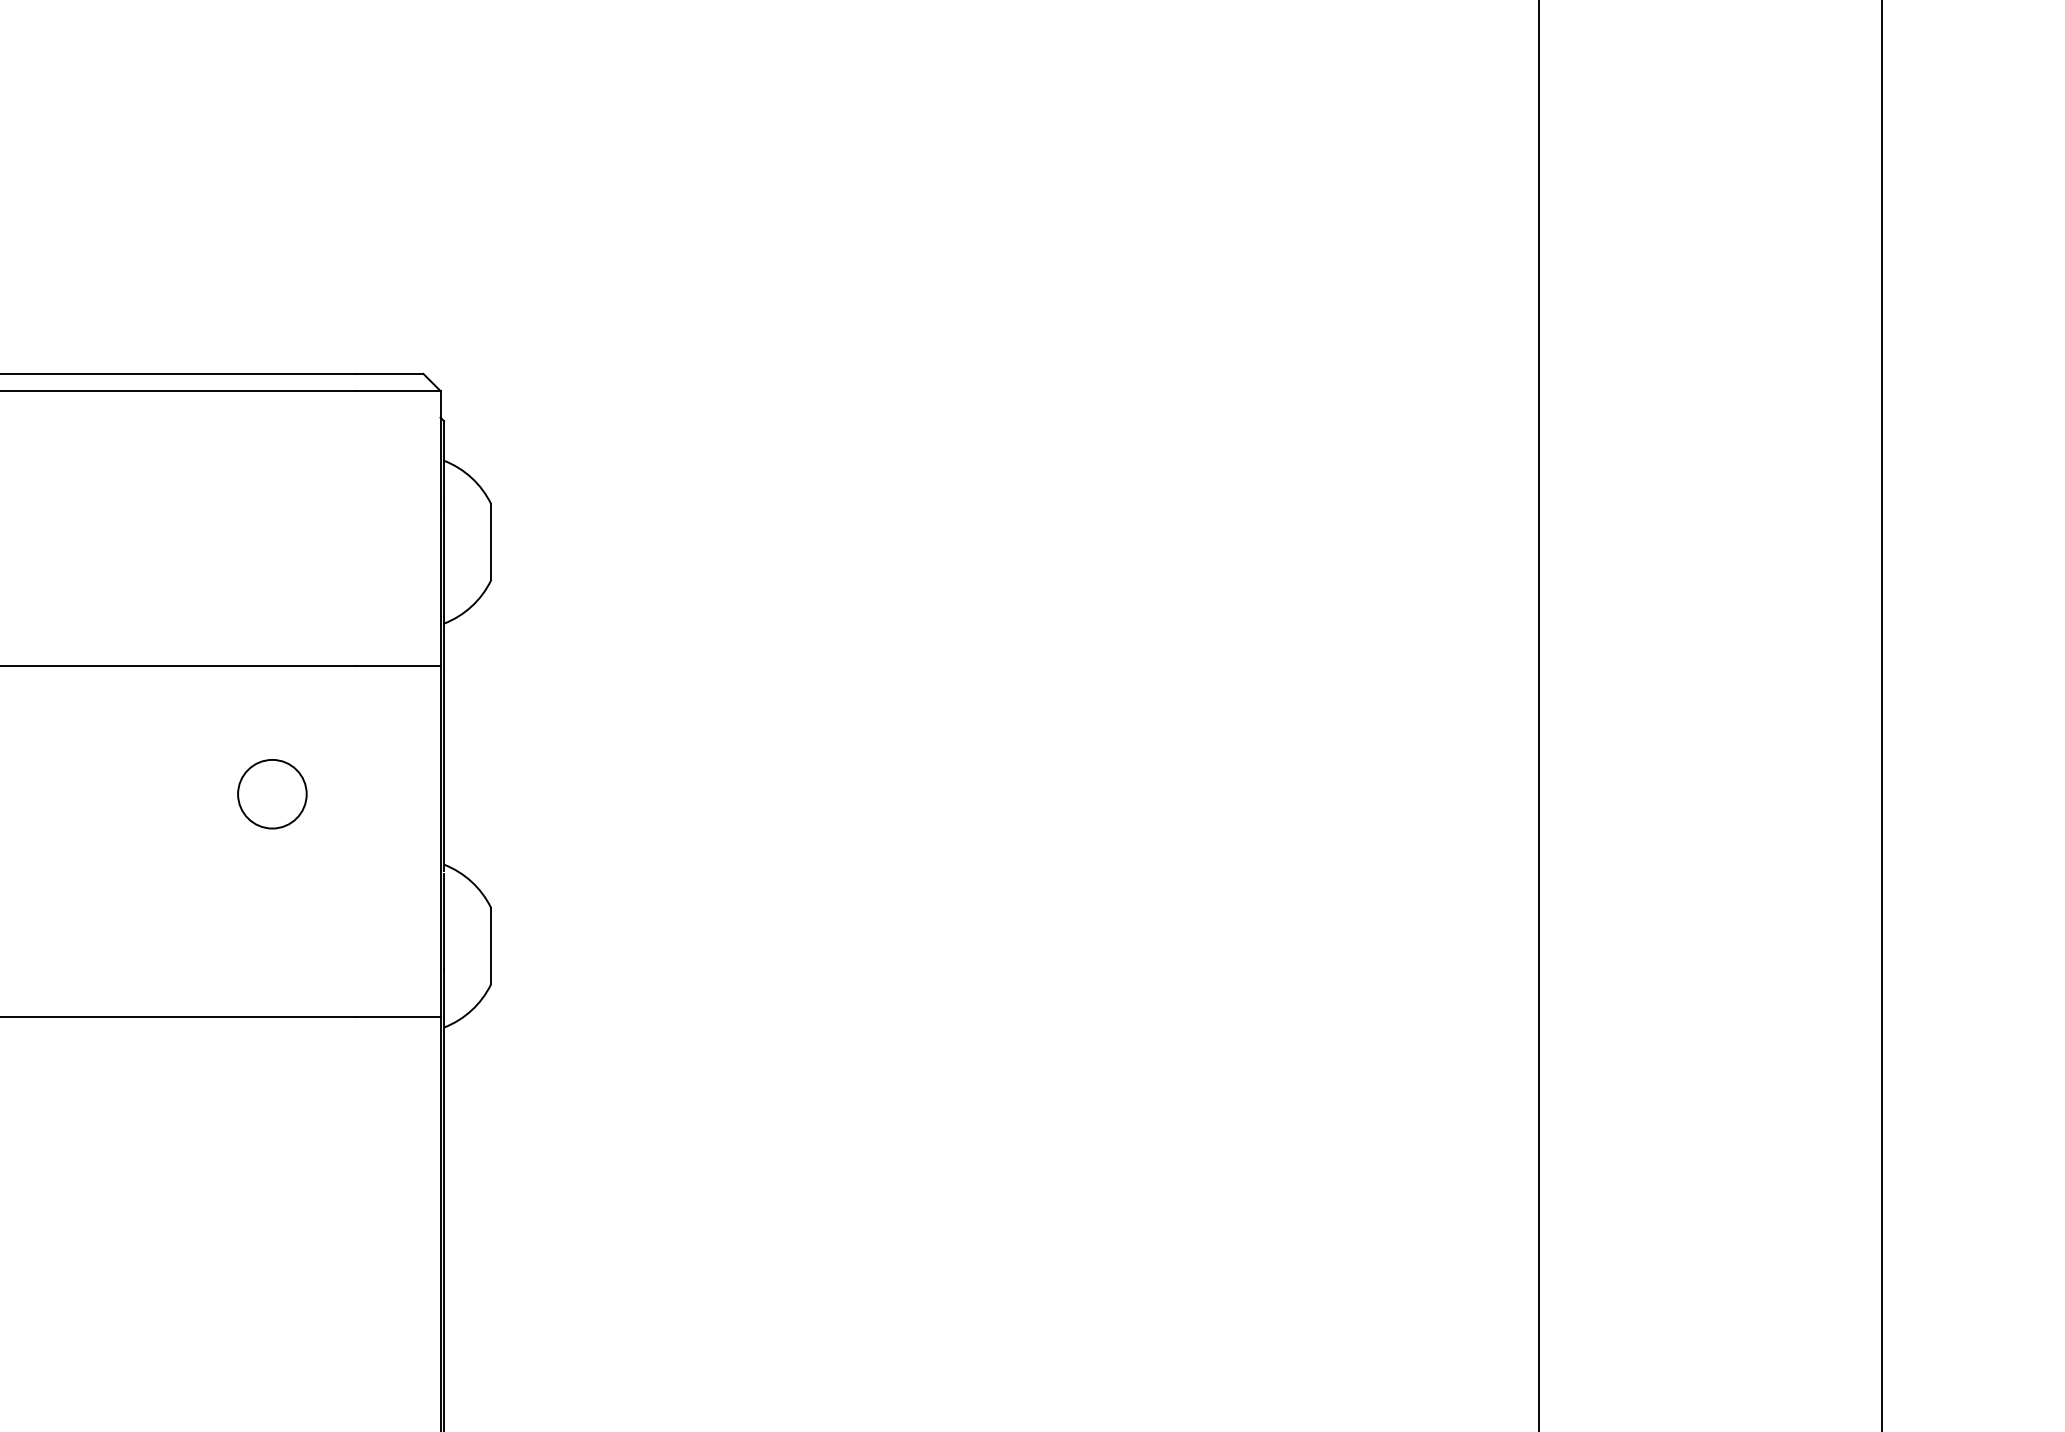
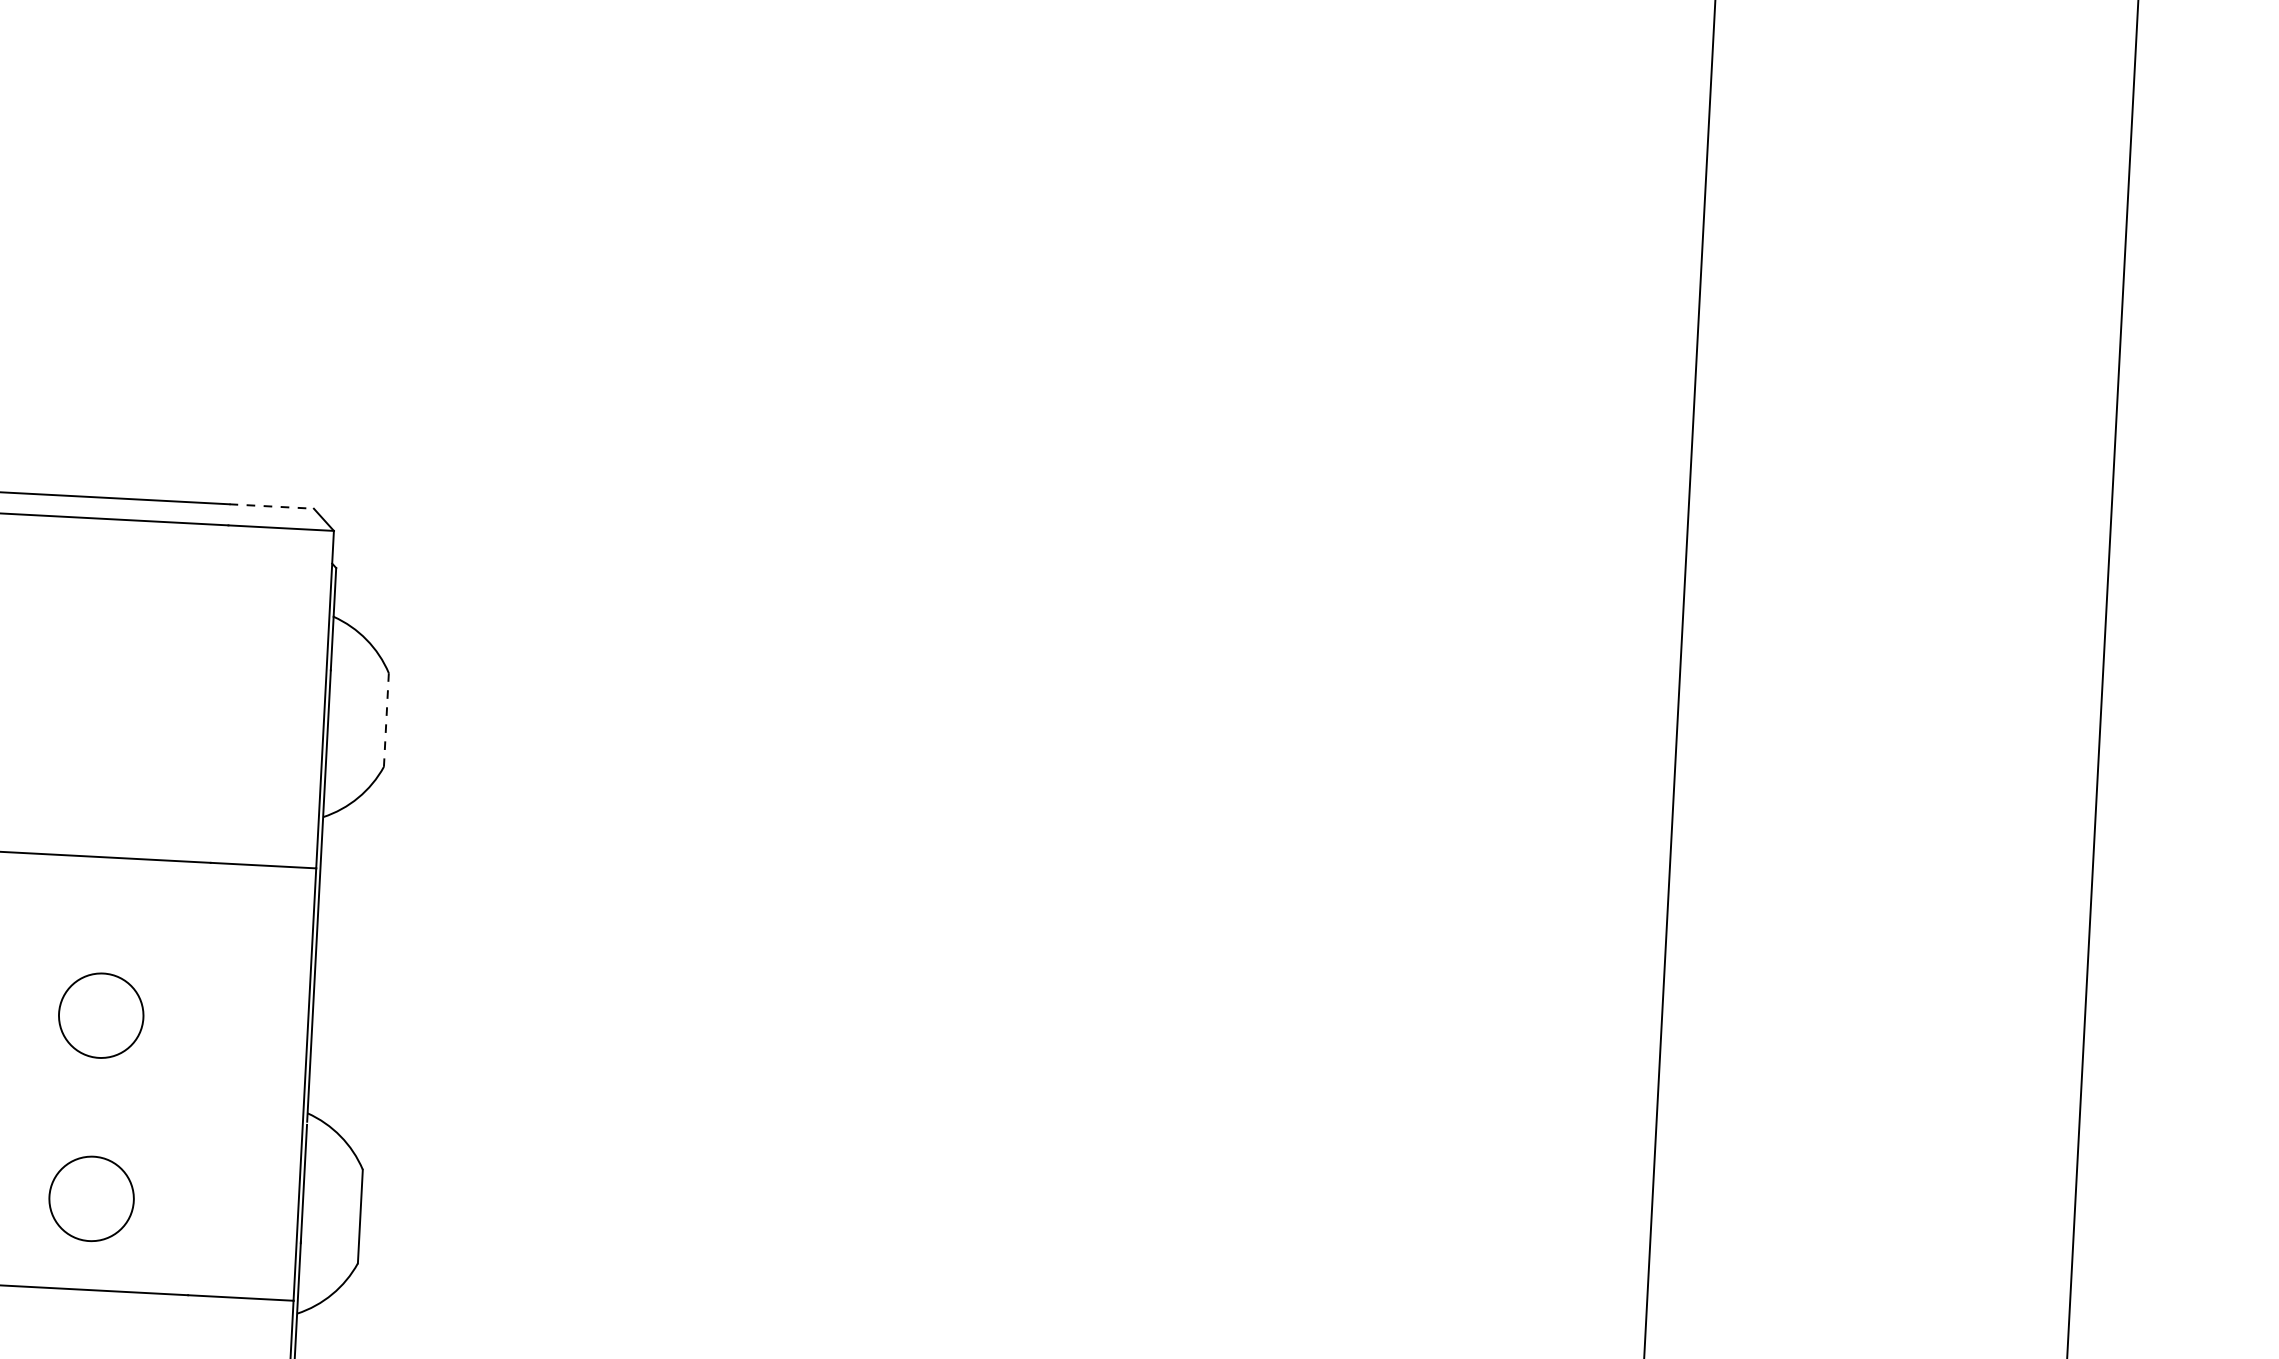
line: (389, 373) -> (272, 506), solid -> dashed
line: (491, 542) -> (386, 720), solid -> dashed
circle: (272, 943) -> (91, 1199), added

